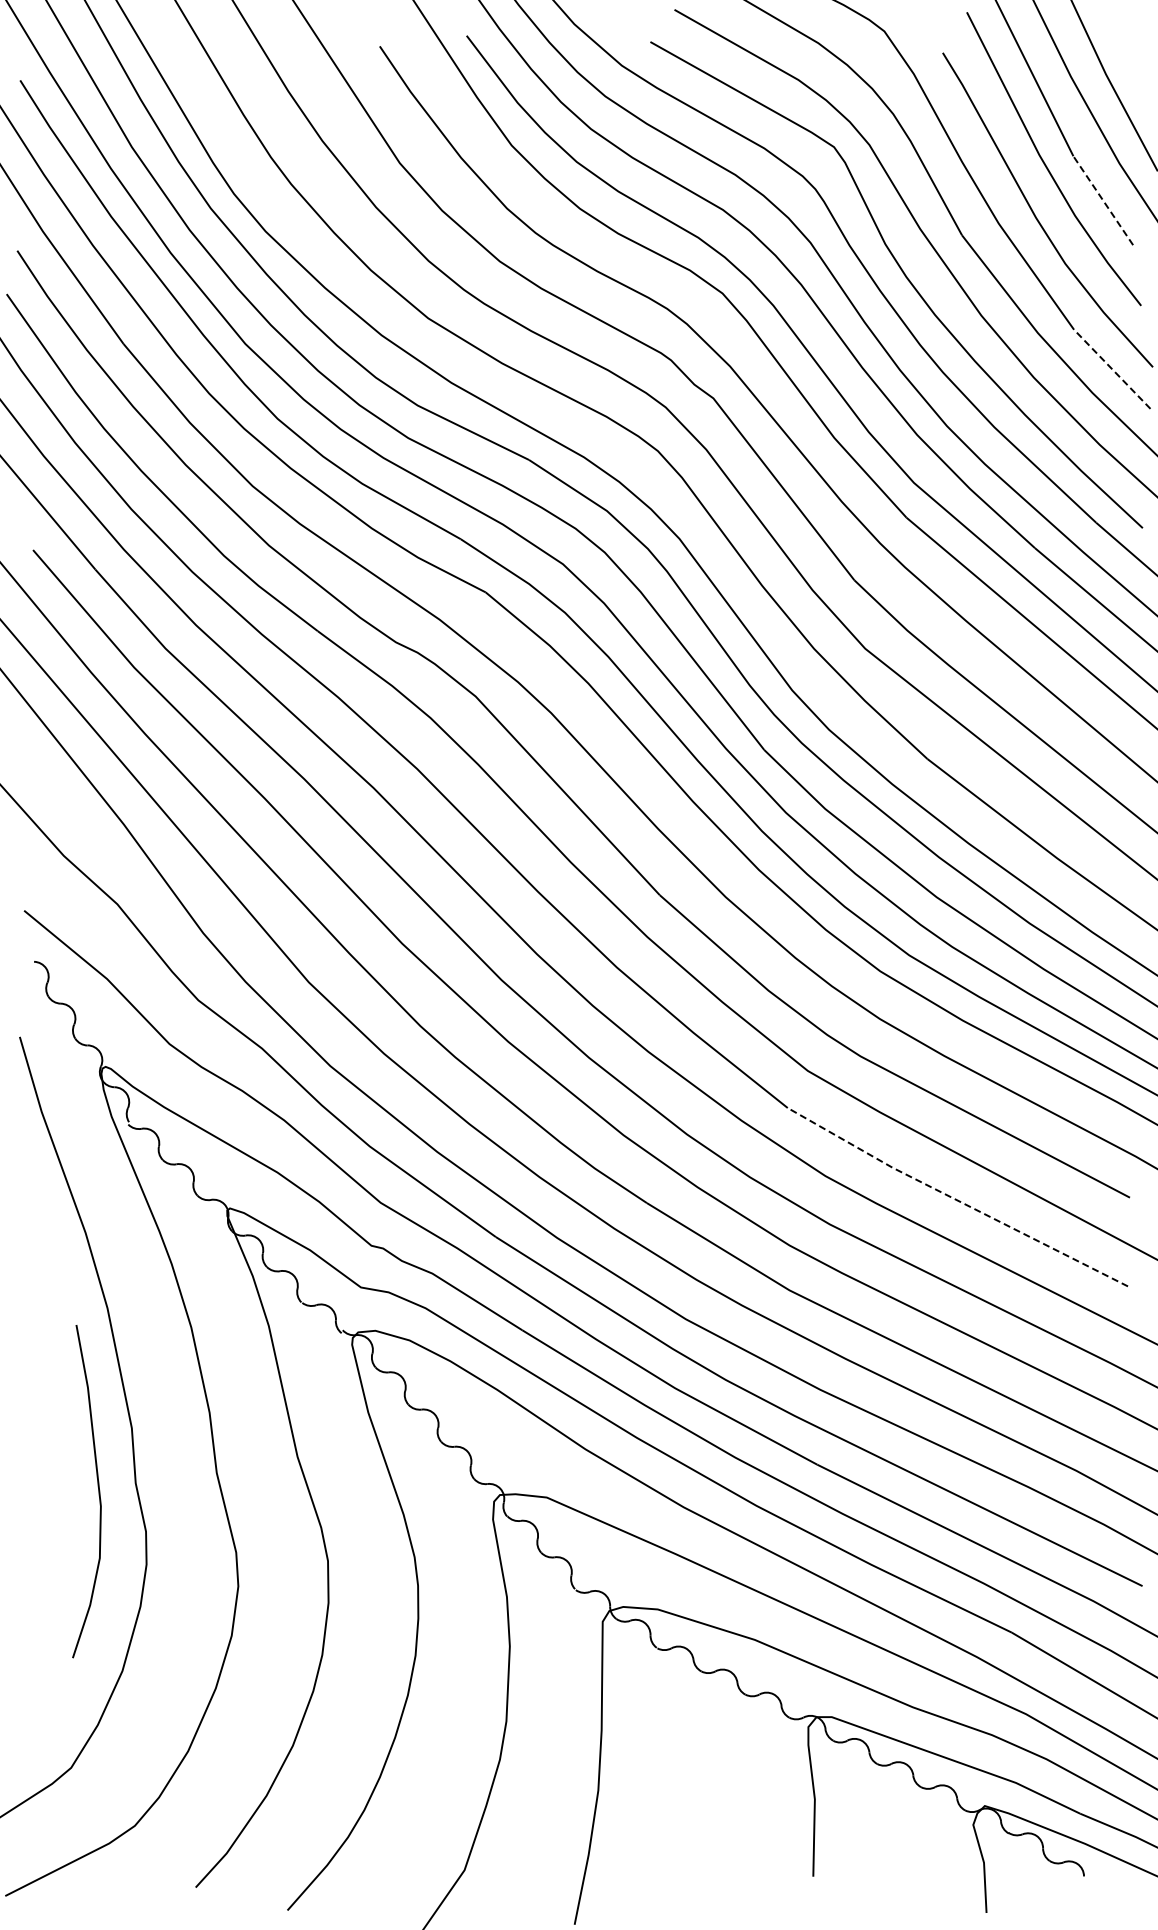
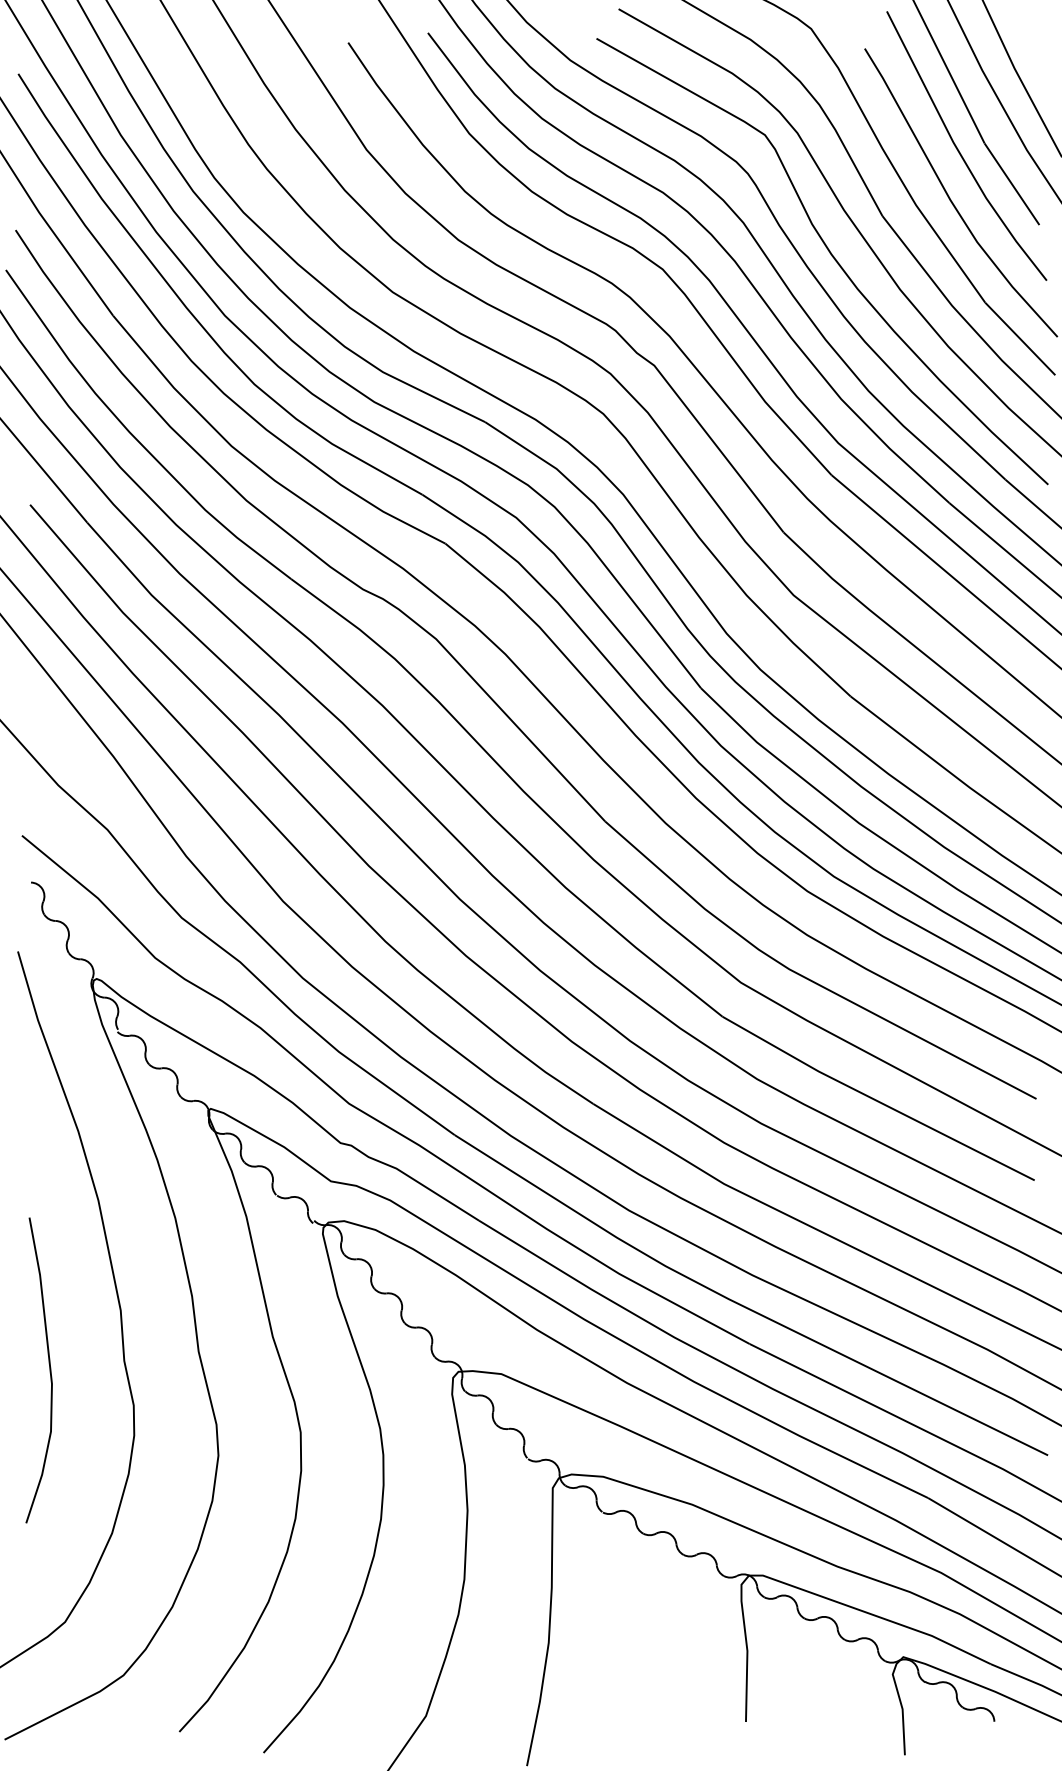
line: (1103, 200) -> (1012, 184), dashed -> solid
line: (1112, 369) -> (1020, 339), dashed -> solid
line: (955, 1199) -> (876, 1100), dashed -> solid
curve: (98, 1491) -> (49, 1370), moved

